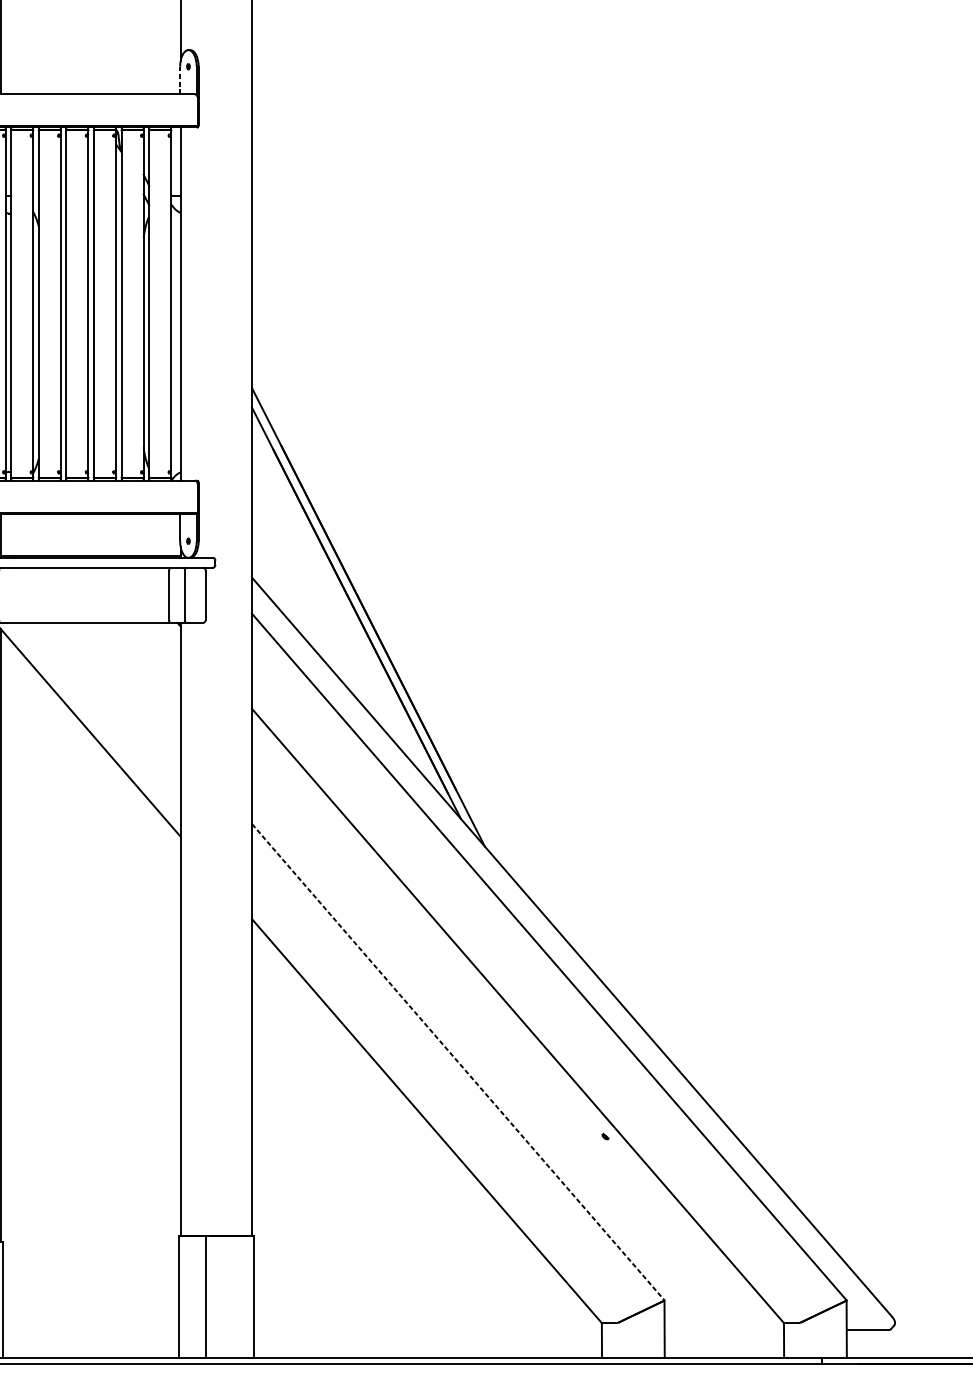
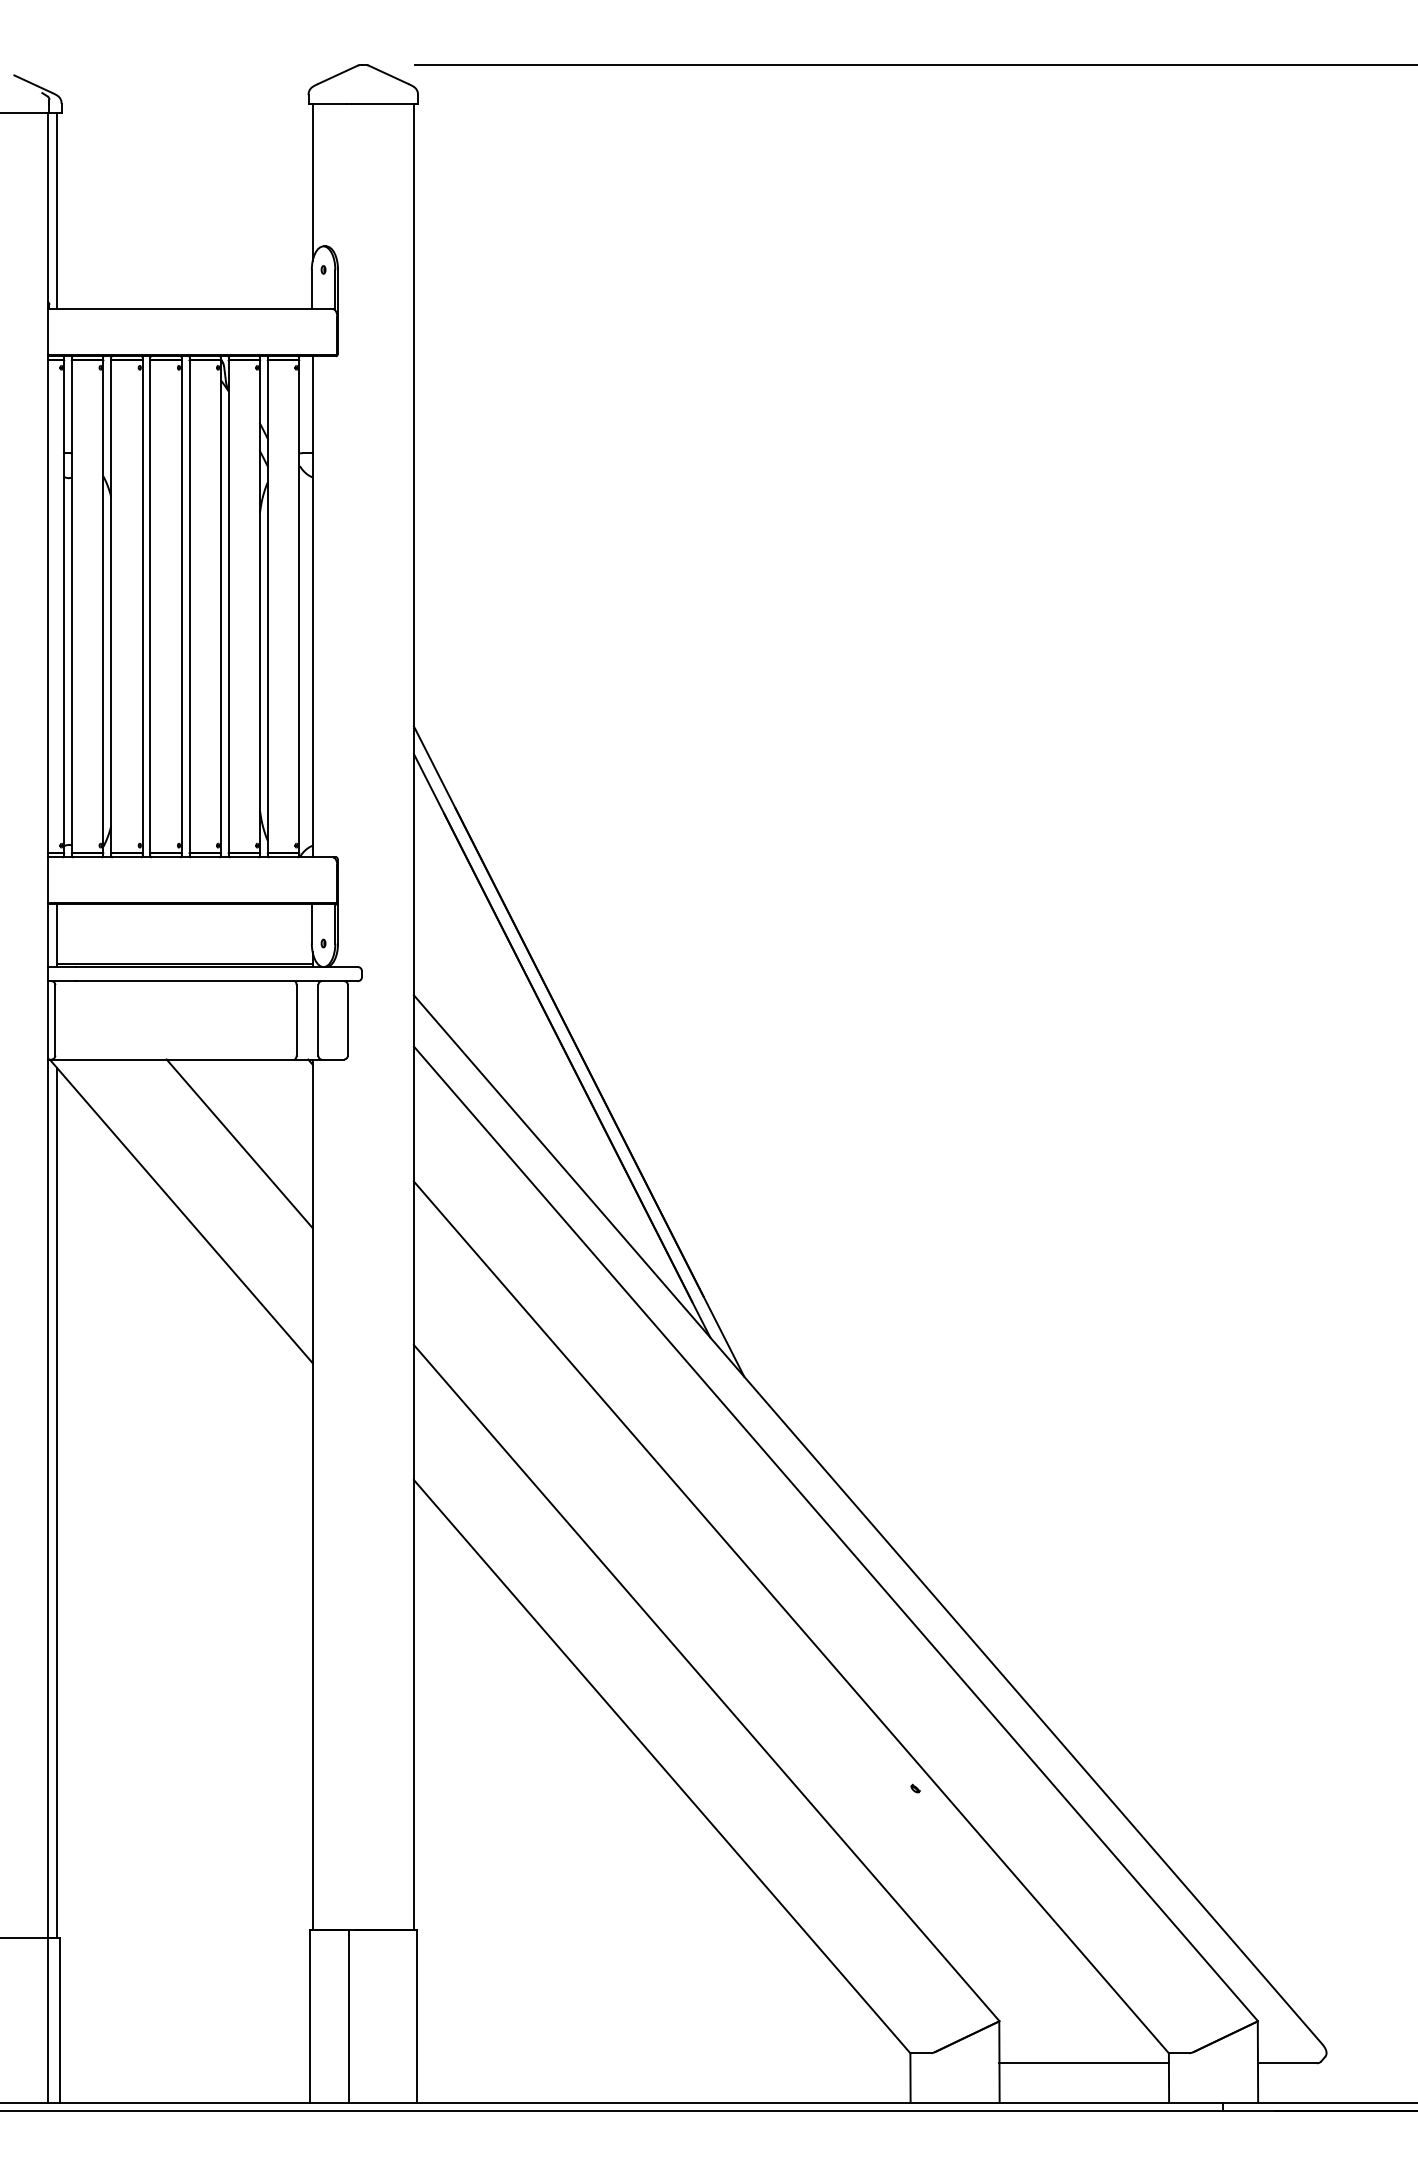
line: (179, 80) -> (311, 289), dashed -> solid
line: (129, 682) -> (239, 1143), added
line: (458, 1062) -> (706, 1683), dashed -> solid
line: (723, 1330) -> (1083, 2063), added

